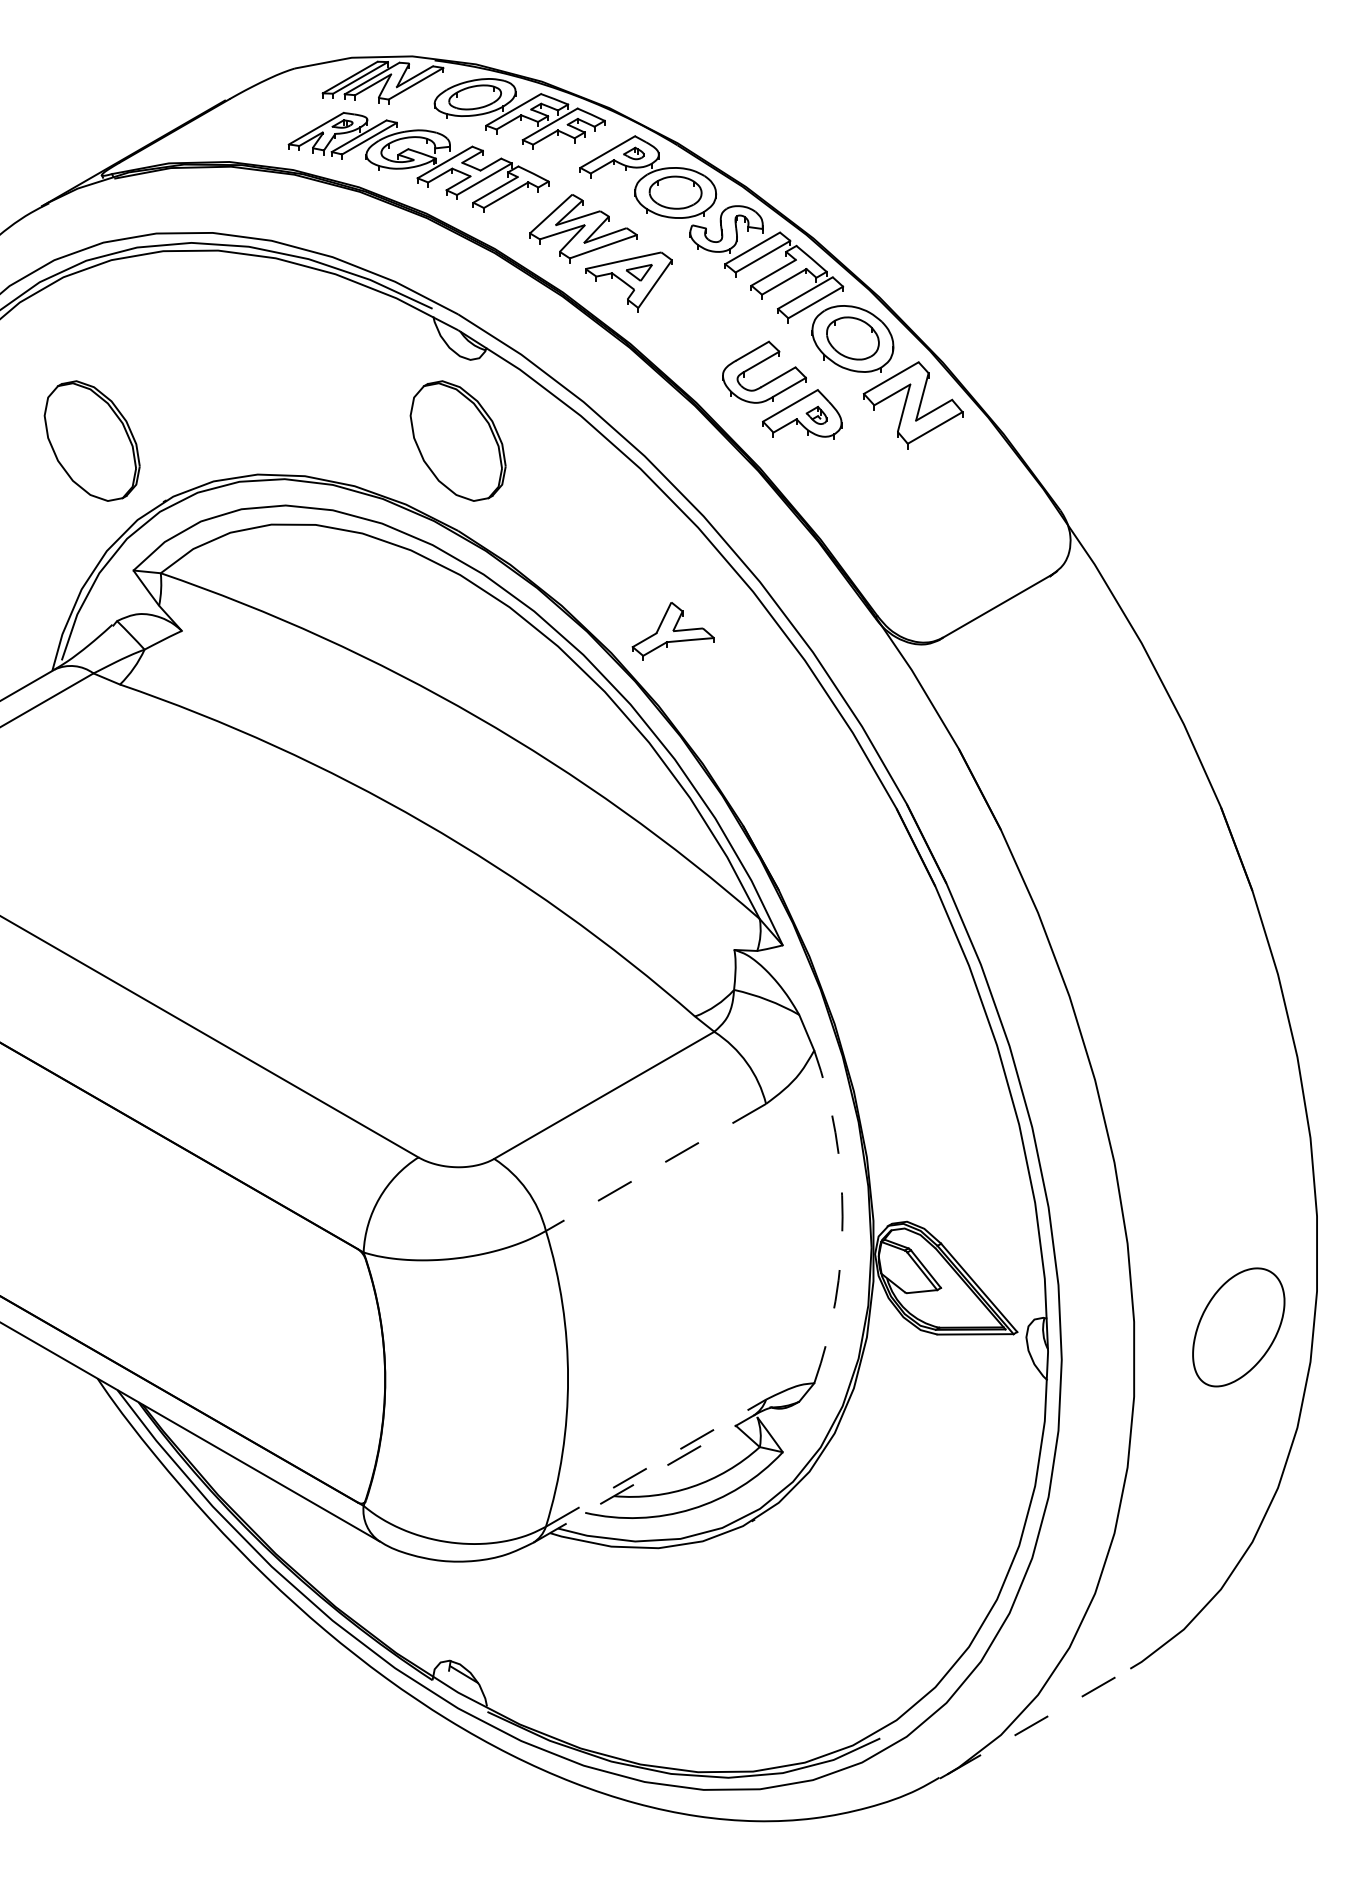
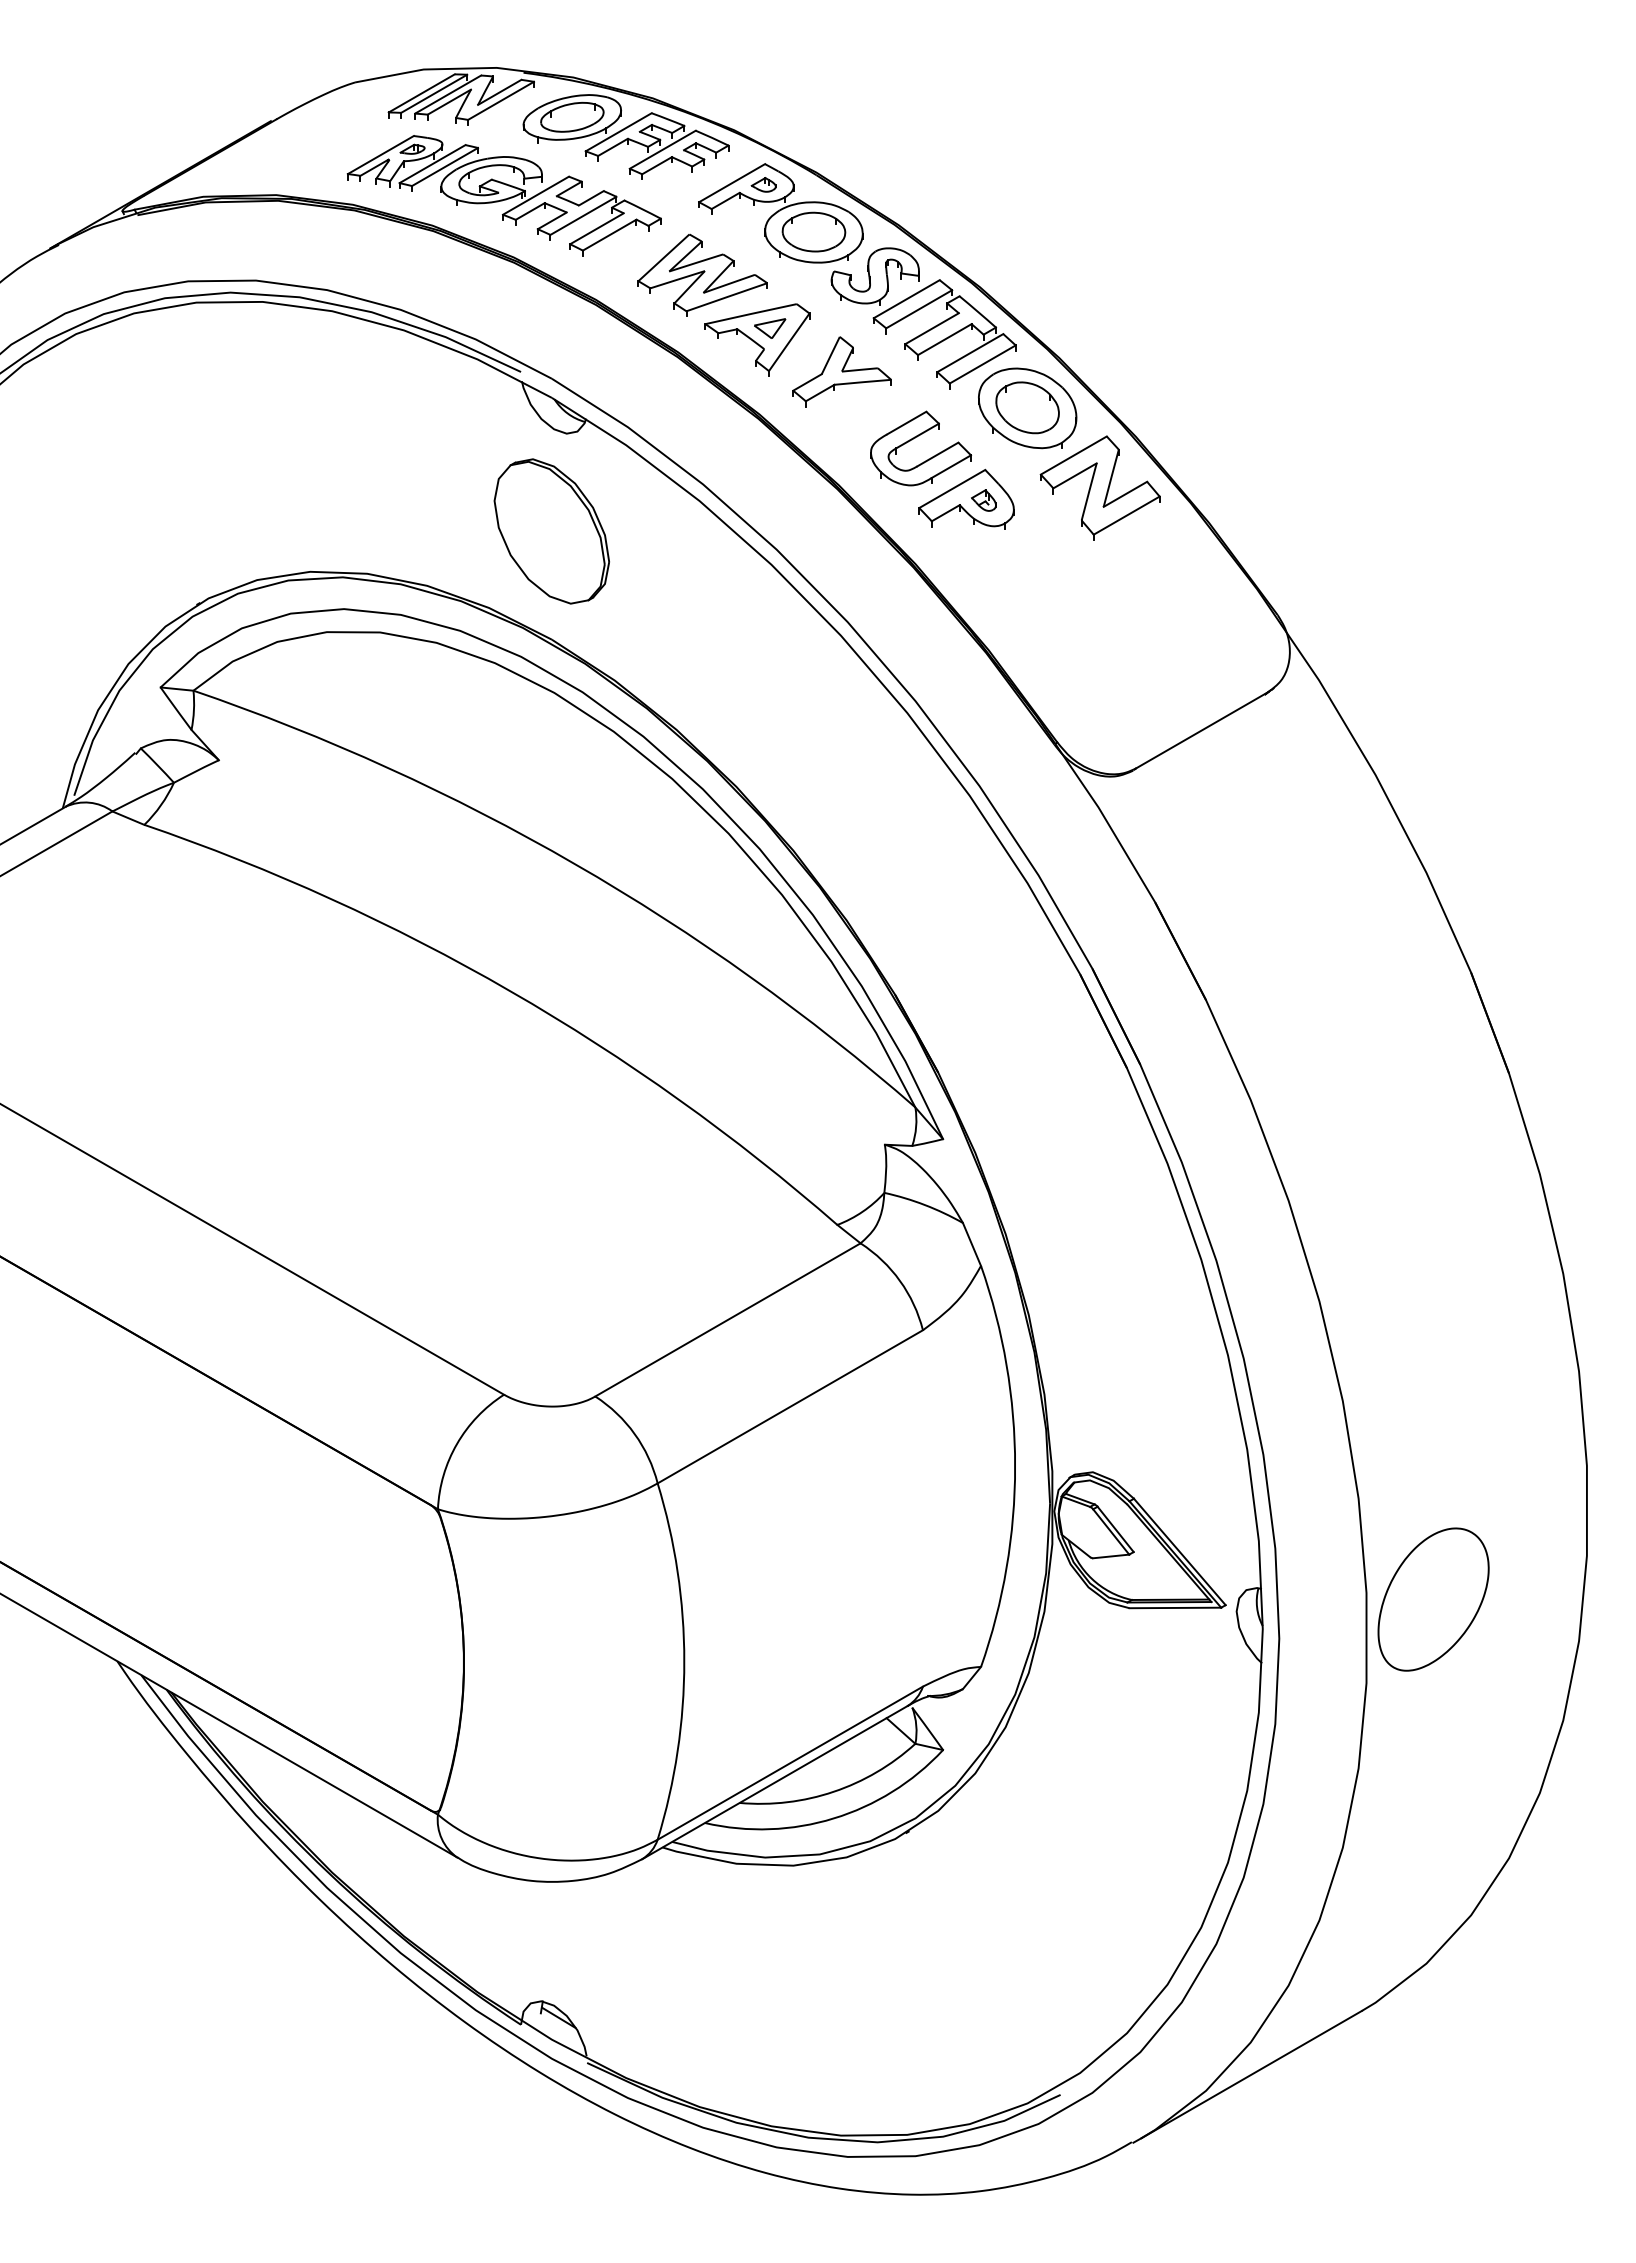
part: (91, 441) -> (110, 531), removed
part: (672, 631) -> (841, 371), moved
line: (655, 1168) -> (789, 1407), dashed -> solid
arc: (842, 1216) -> (1015, 1466), dashed -> solid
part: (1238, 1327) -> (1433, 1599), moved
line: (656, 1462) -> (790, 1762), dashed -> solid
line: (643, 1479) -> (775, 1782), dashed -> solid
line: (1039, 1721) -> (1252, 2074), dashed -> solid

